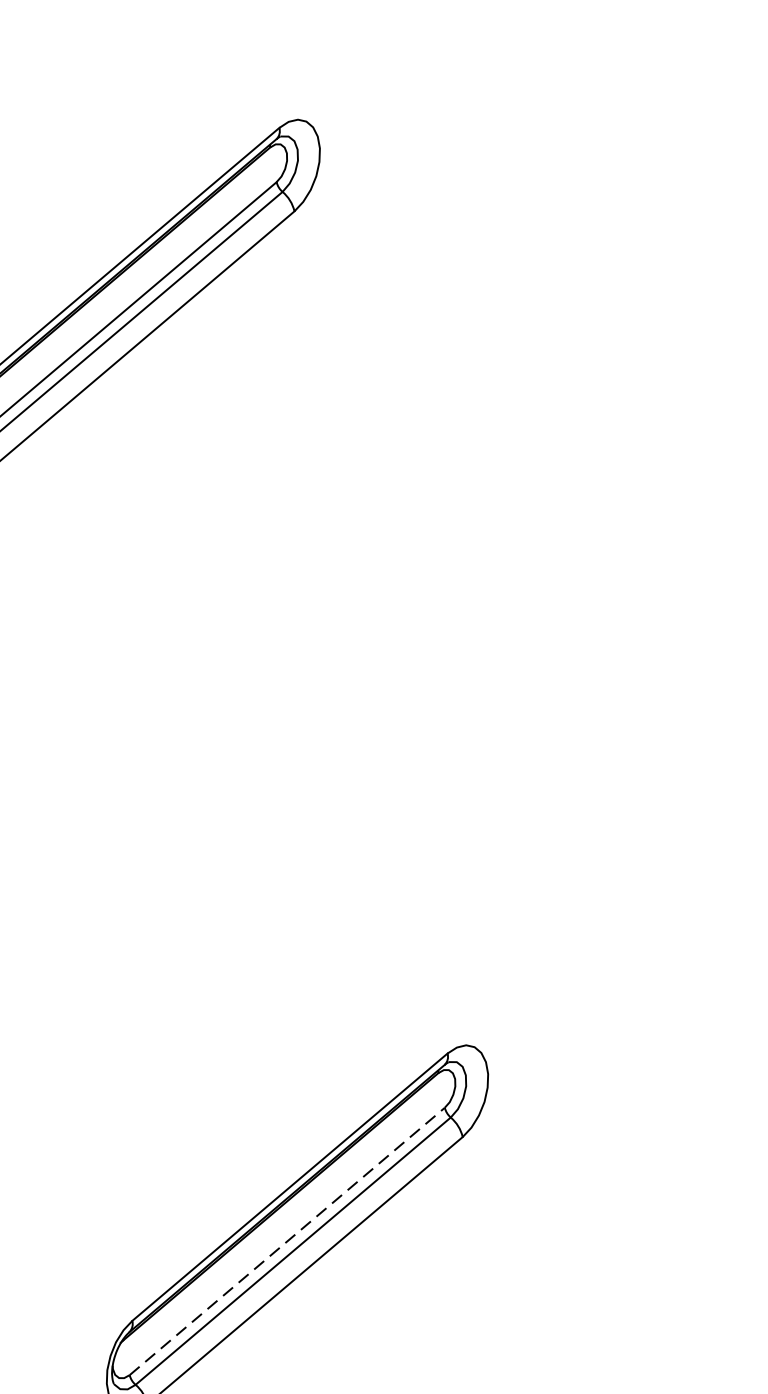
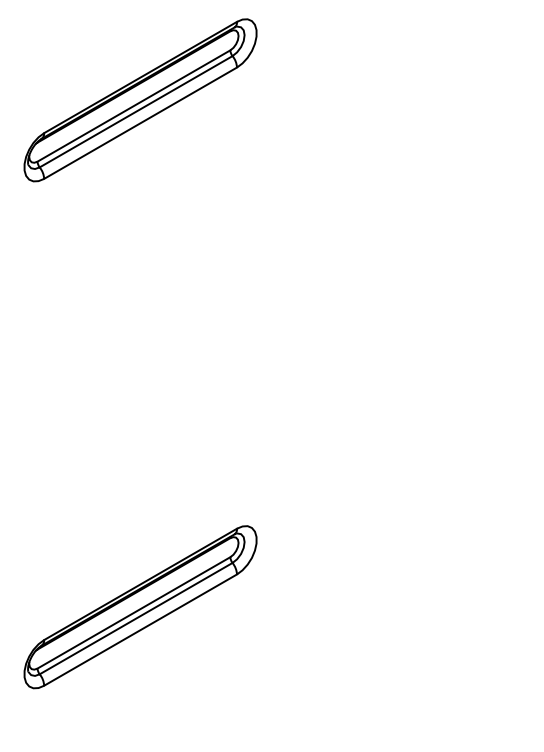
line: (288, 1240) -> (134, 612), dashed -> solid

